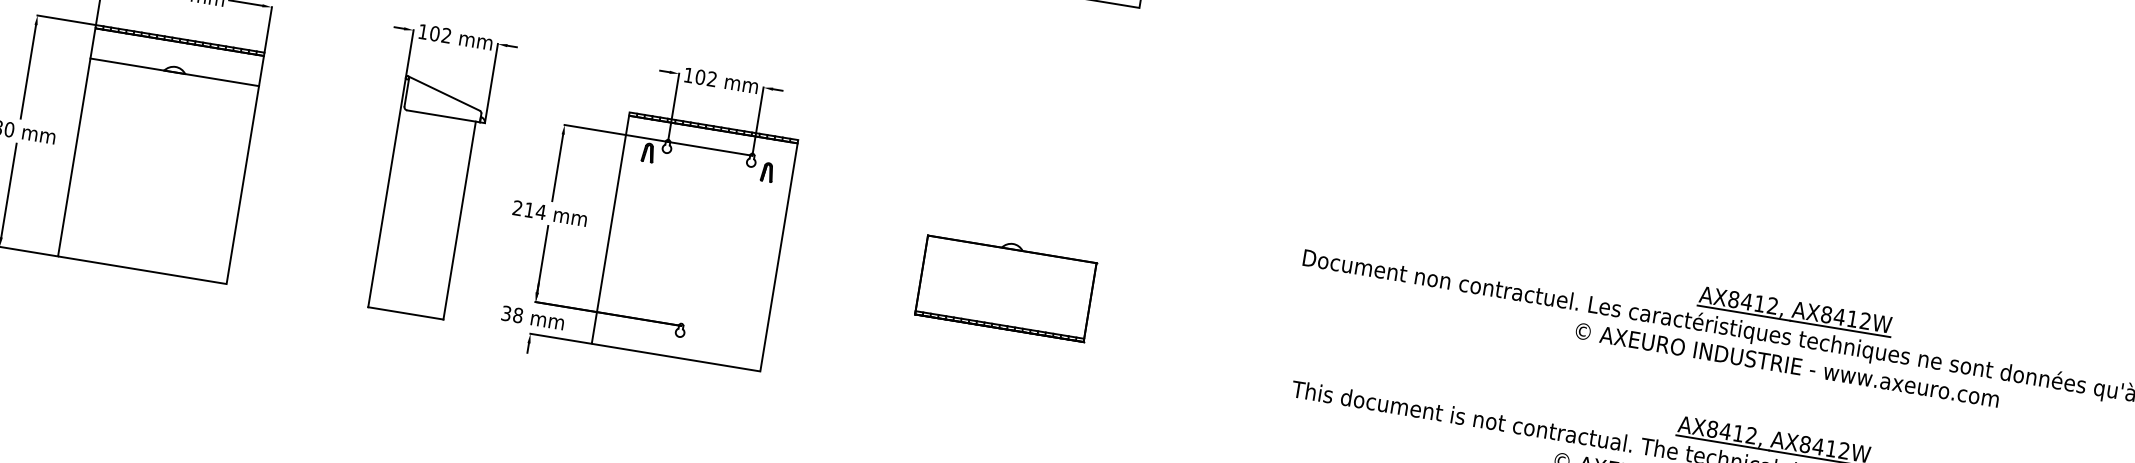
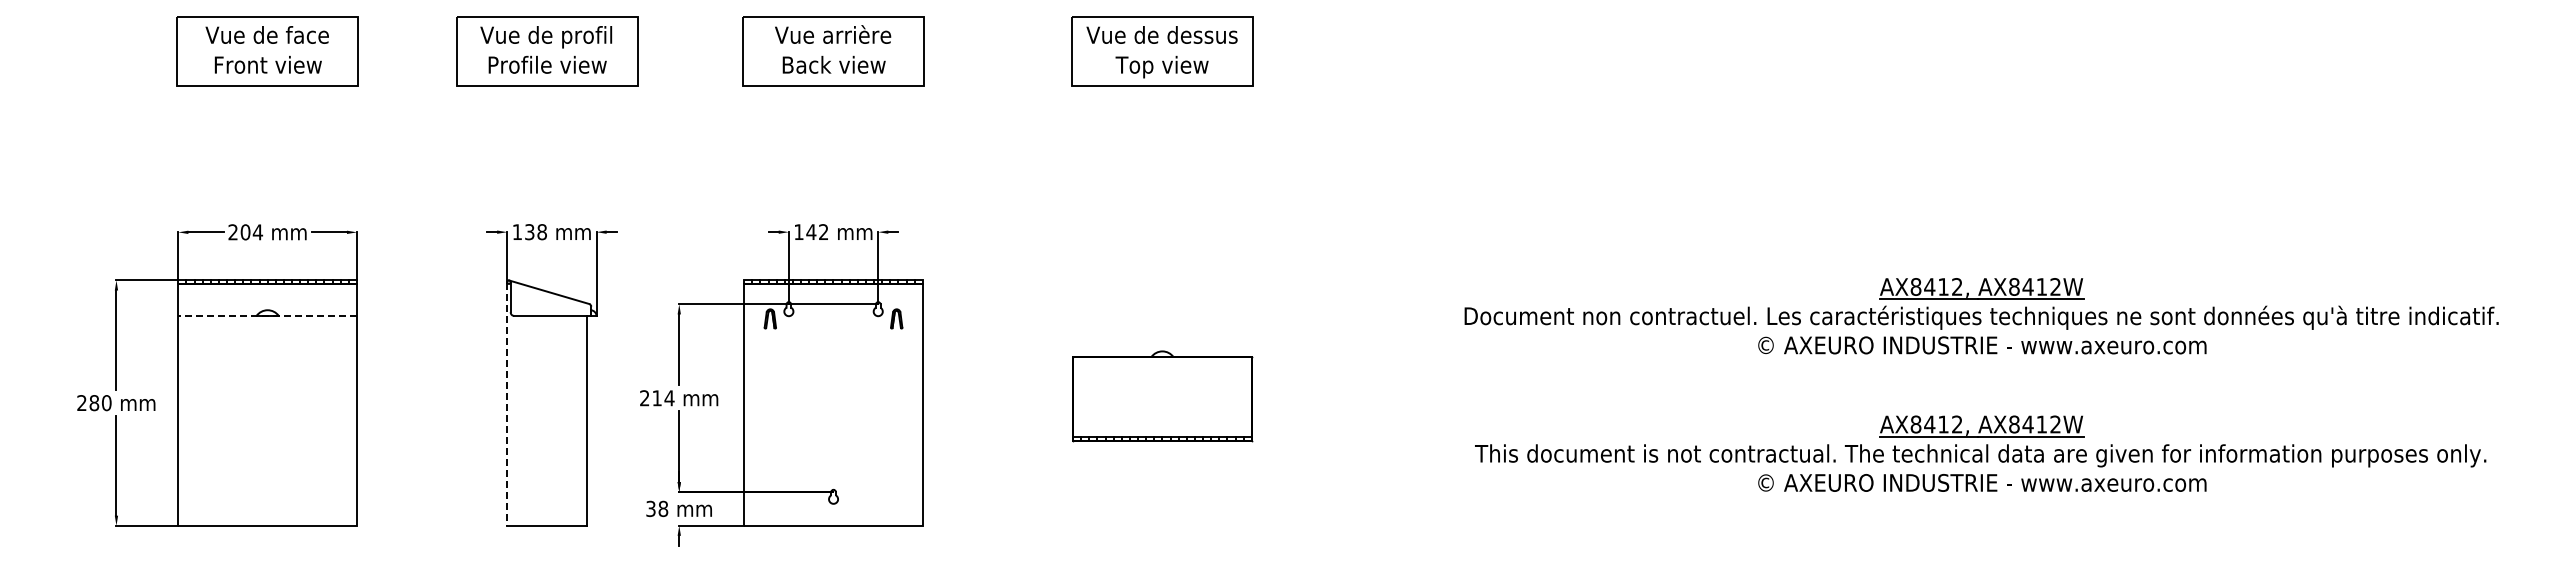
text: (440, 35) -> (535, 232), 102 -> 138
line: (174, 71) -> (267, 315), solid -> dashed
text: (700, 77) -> (811, 232), 102 -> 142
line: (387, 192) -> (507, 404), solid -> dashed

